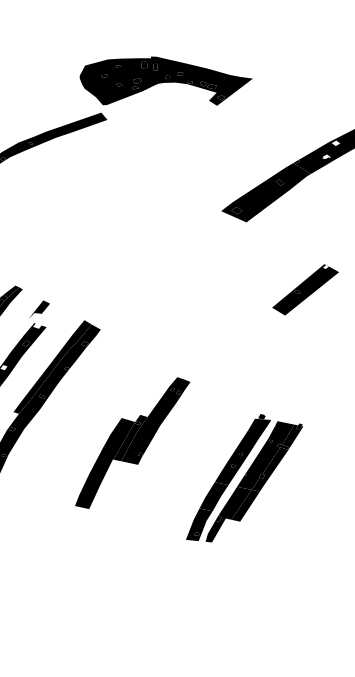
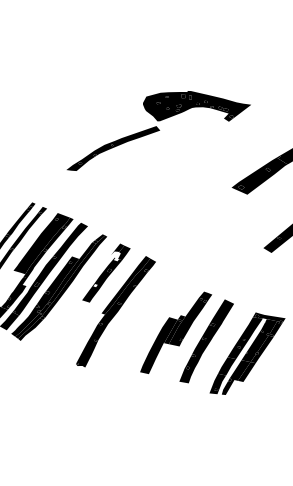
fill: (50, 314) -> (124, 252), added
fill: (280, 418) -> (268, 317), added
part: (181, 456) -> (206, 341), added

